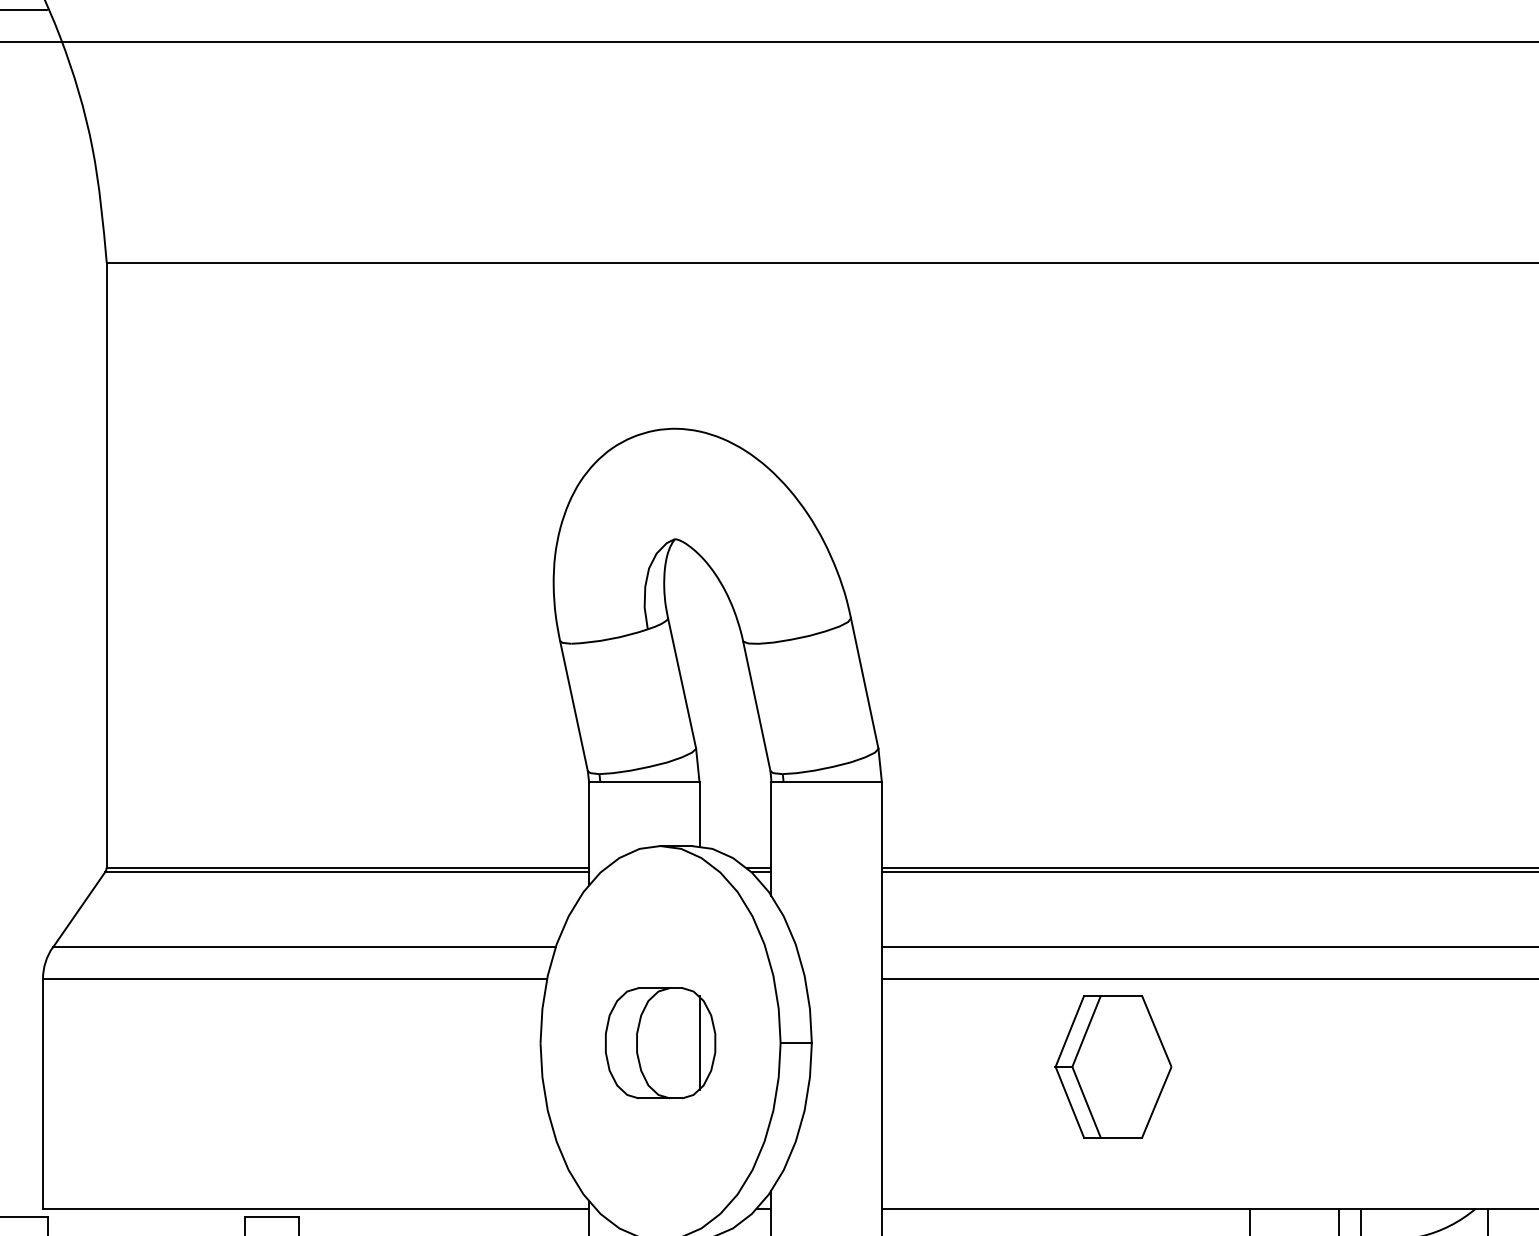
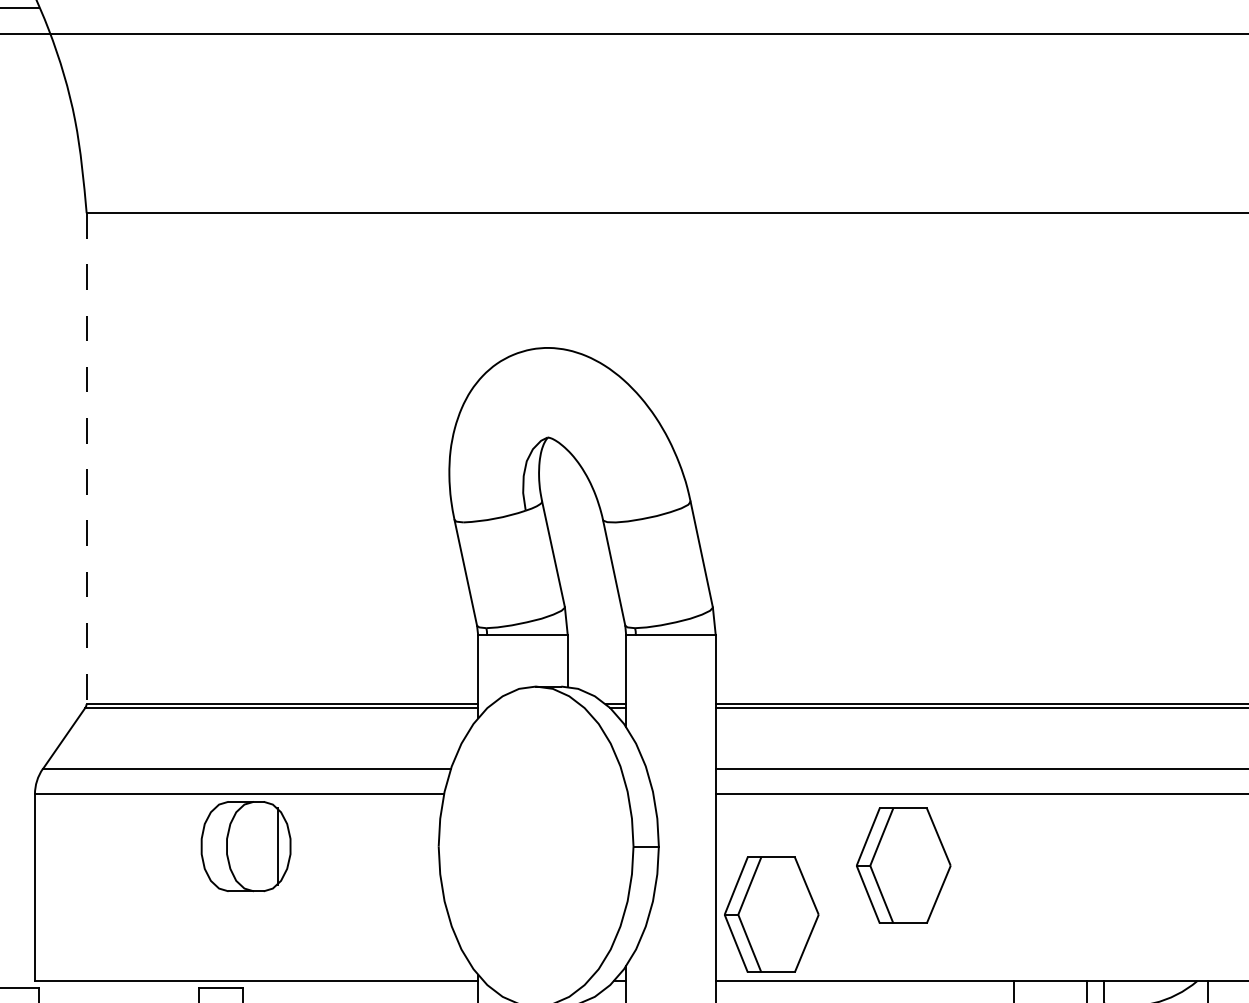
line: (106, 565) -> (86, 458), solid -> dashed
part: (659, 1043) -> (245, 846), moved
part: (950, 1126) -> (771, 914), added

